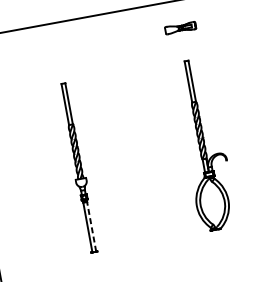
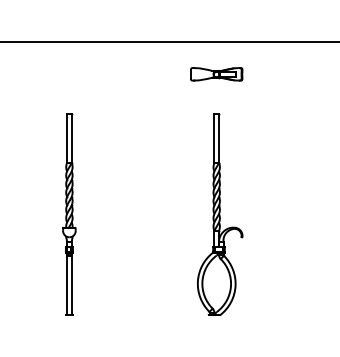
part: (180, 28) -> (216, 74), size x1.43
line: (91, 226) -> (71, 285), dashed -> solid

